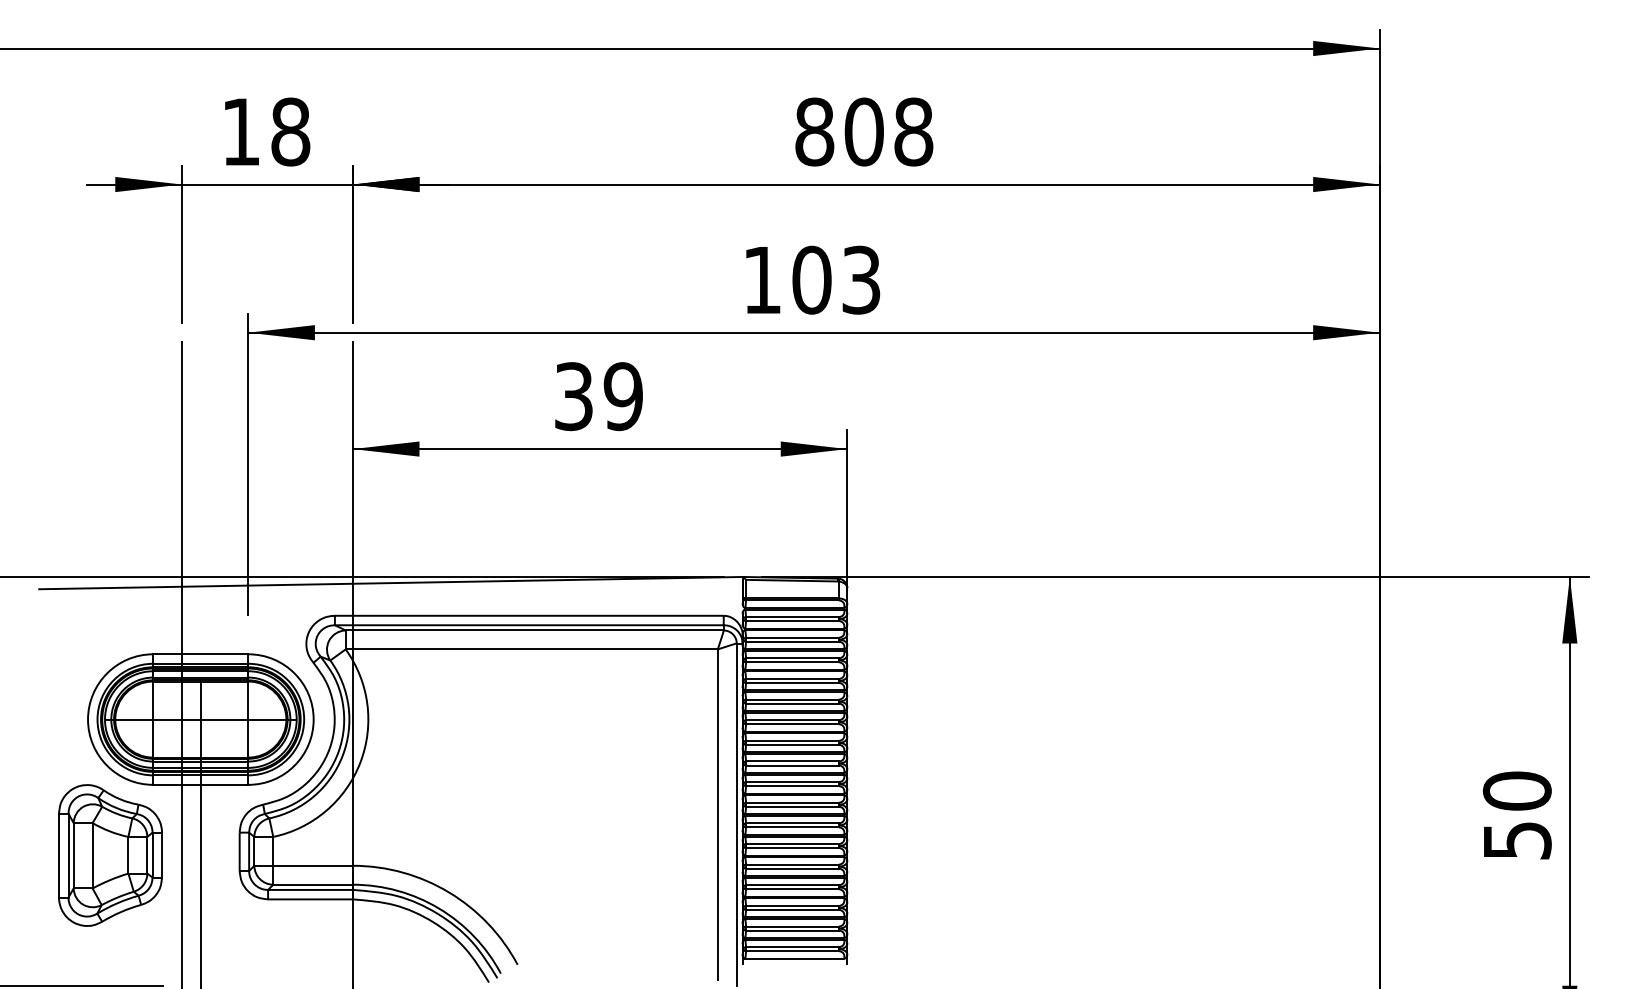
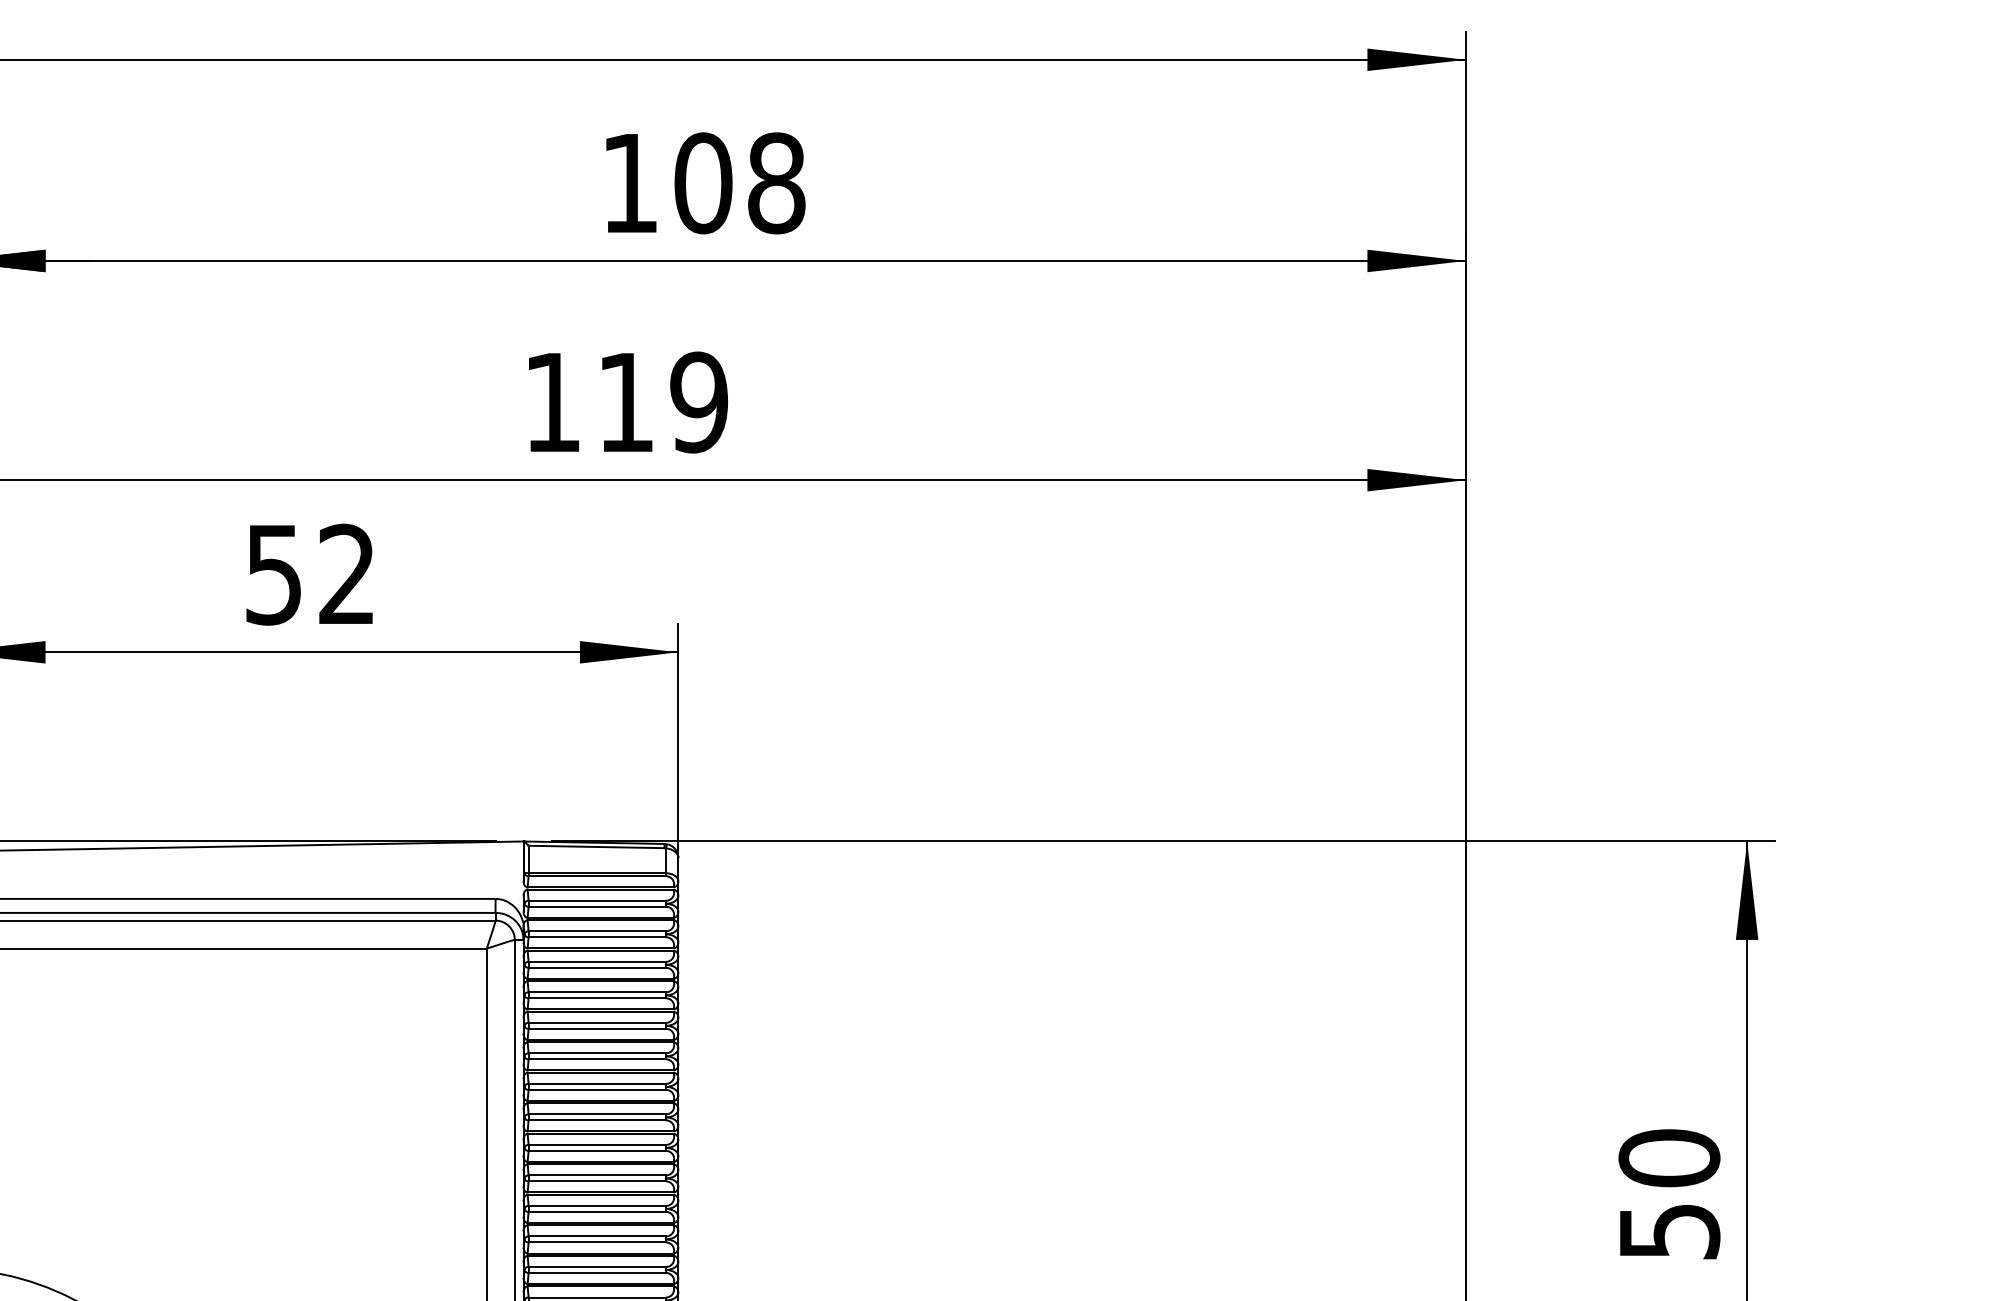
text: (814, 131) -> (629, 182), 808 -> 108
text: (836, 279) -> (662, 401), 103 -> 119
text: (598, 396) -> (310, 574), 39 -> 52

